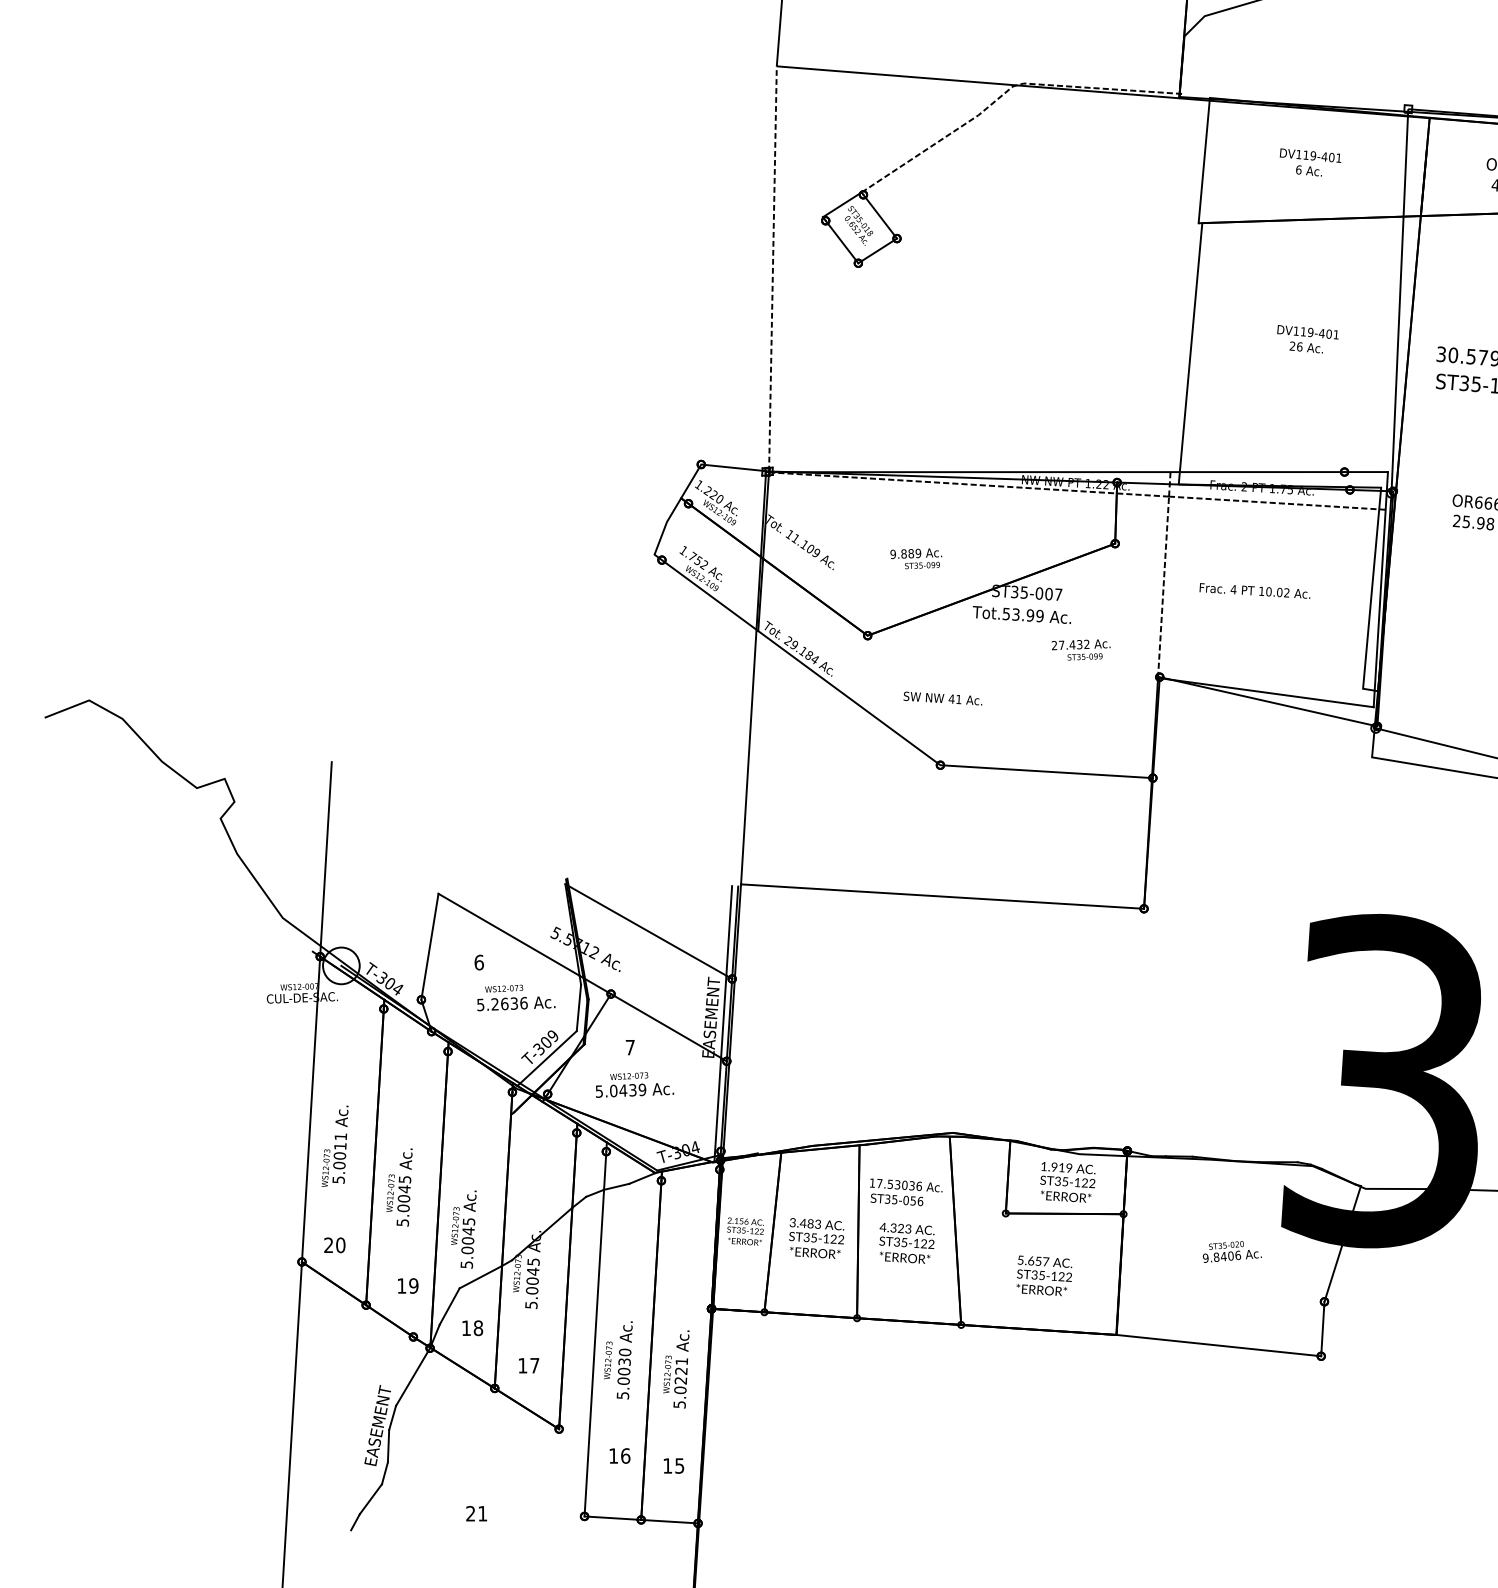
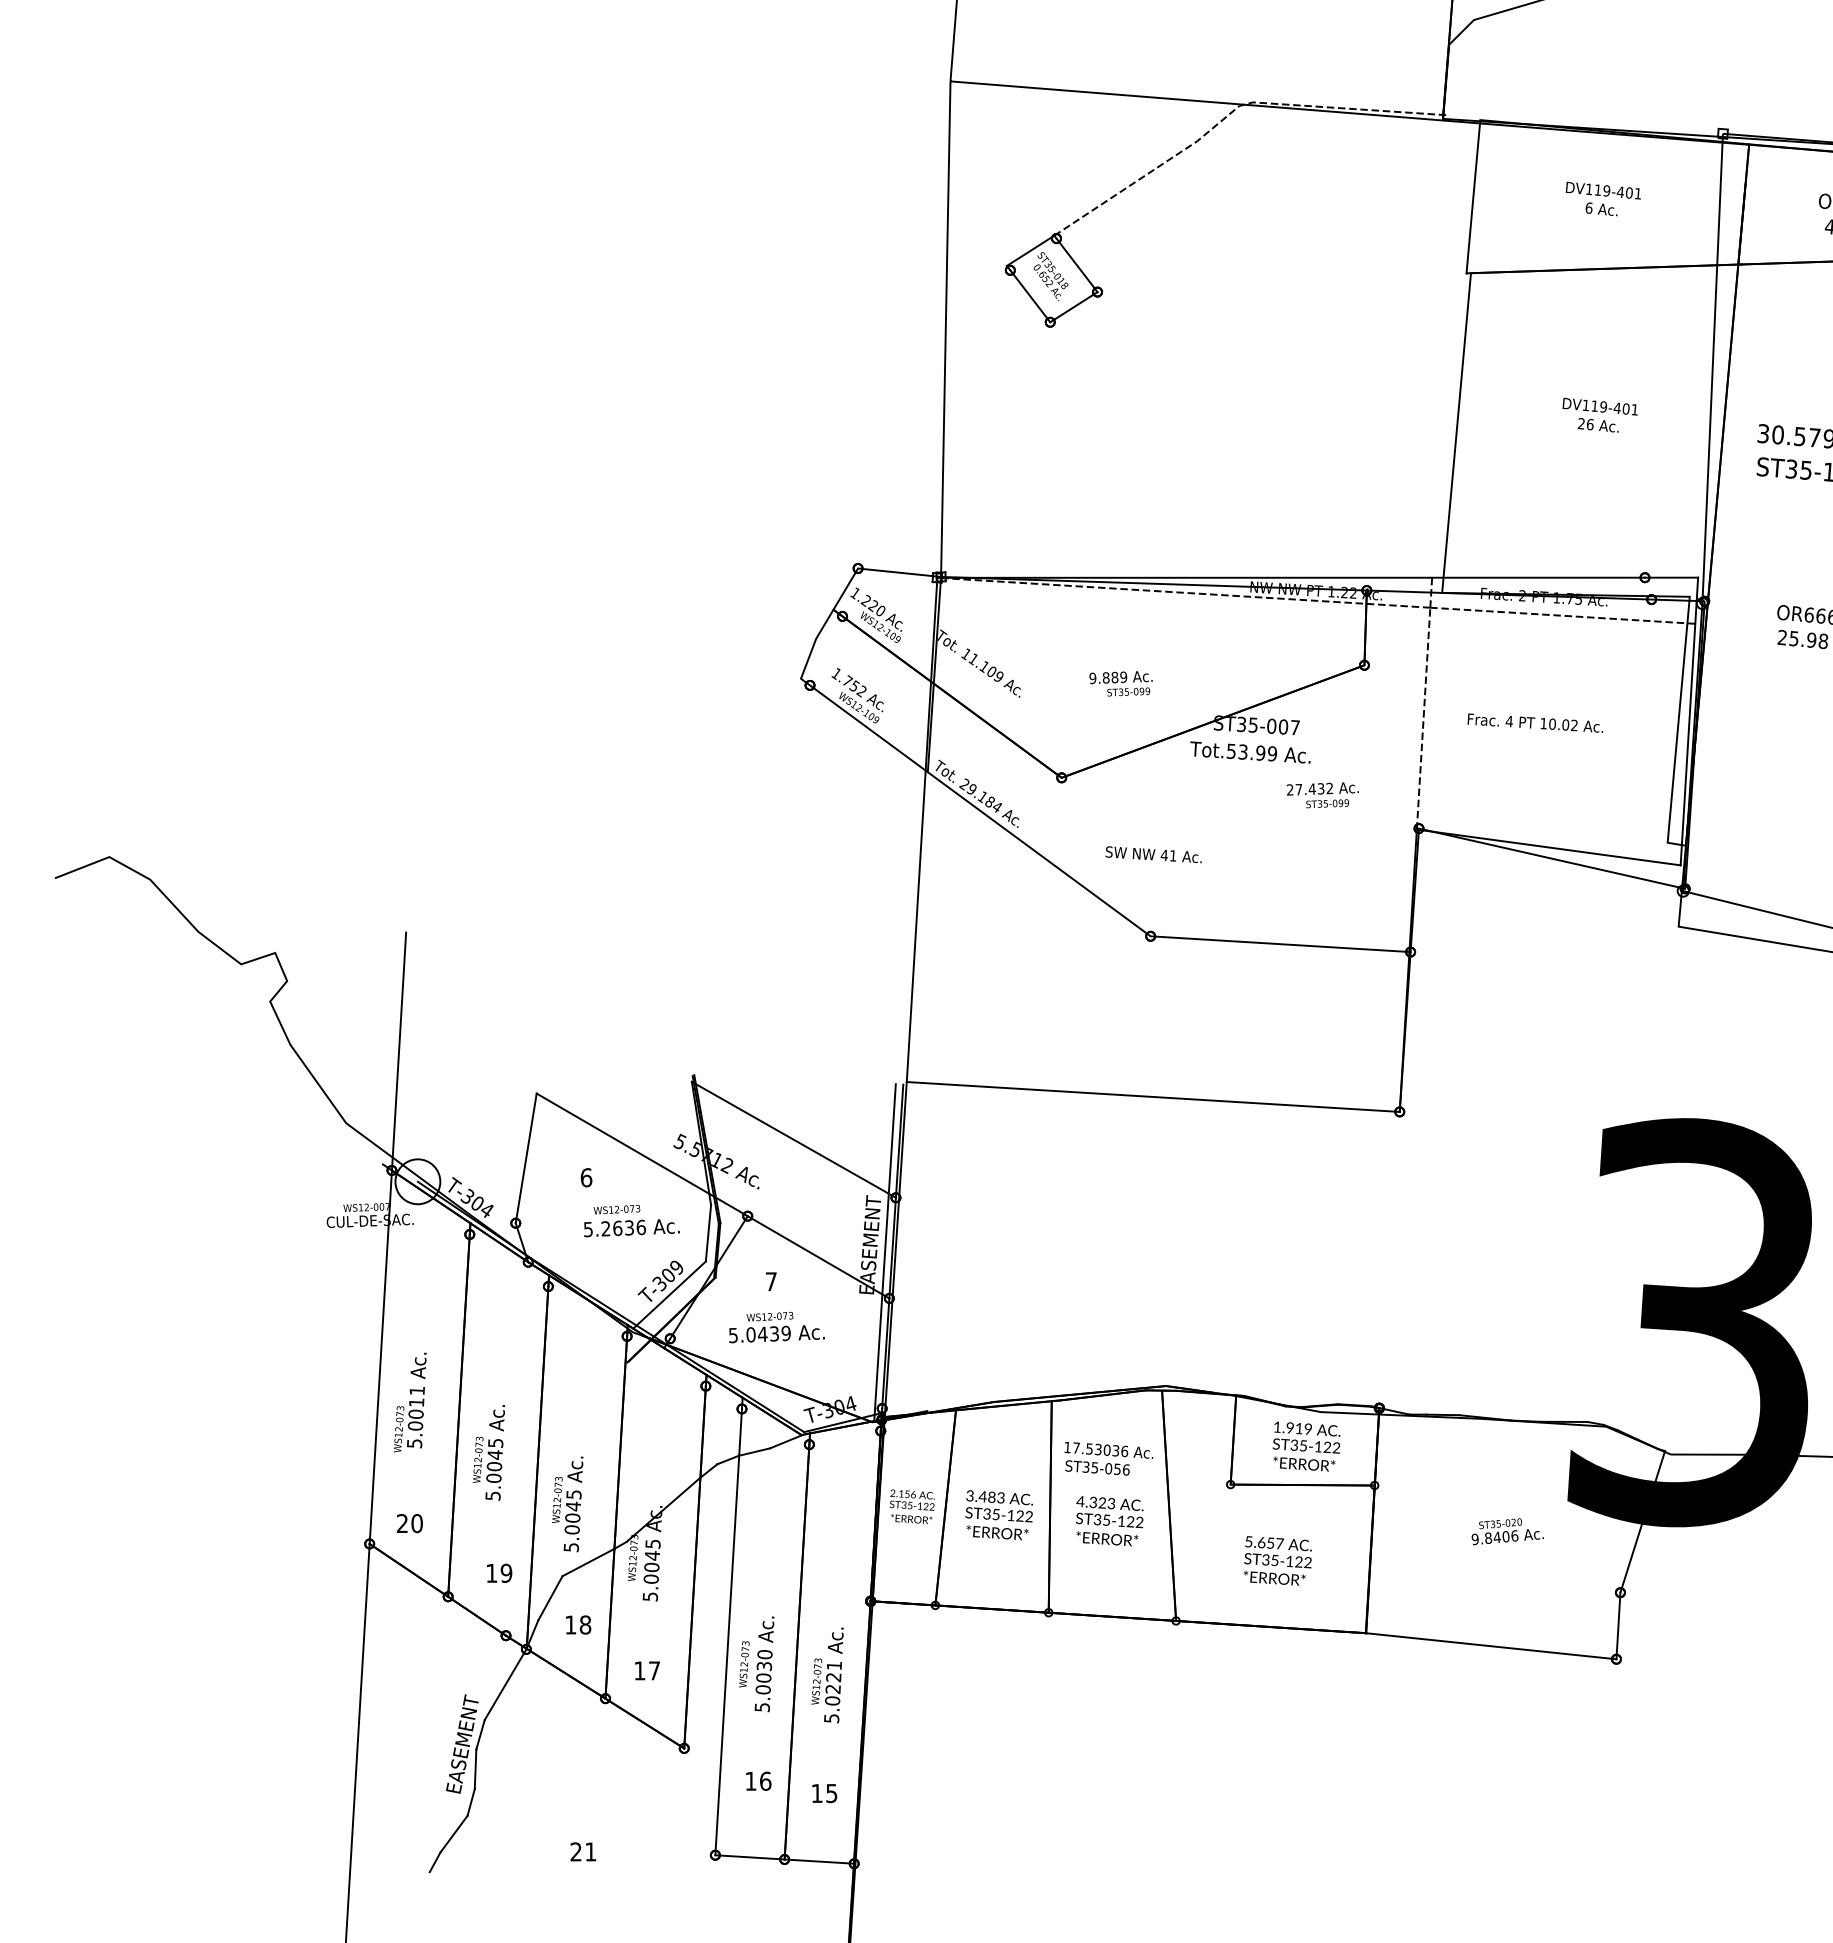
line: (772, 269) -> (945, 329), dashed -> solid

